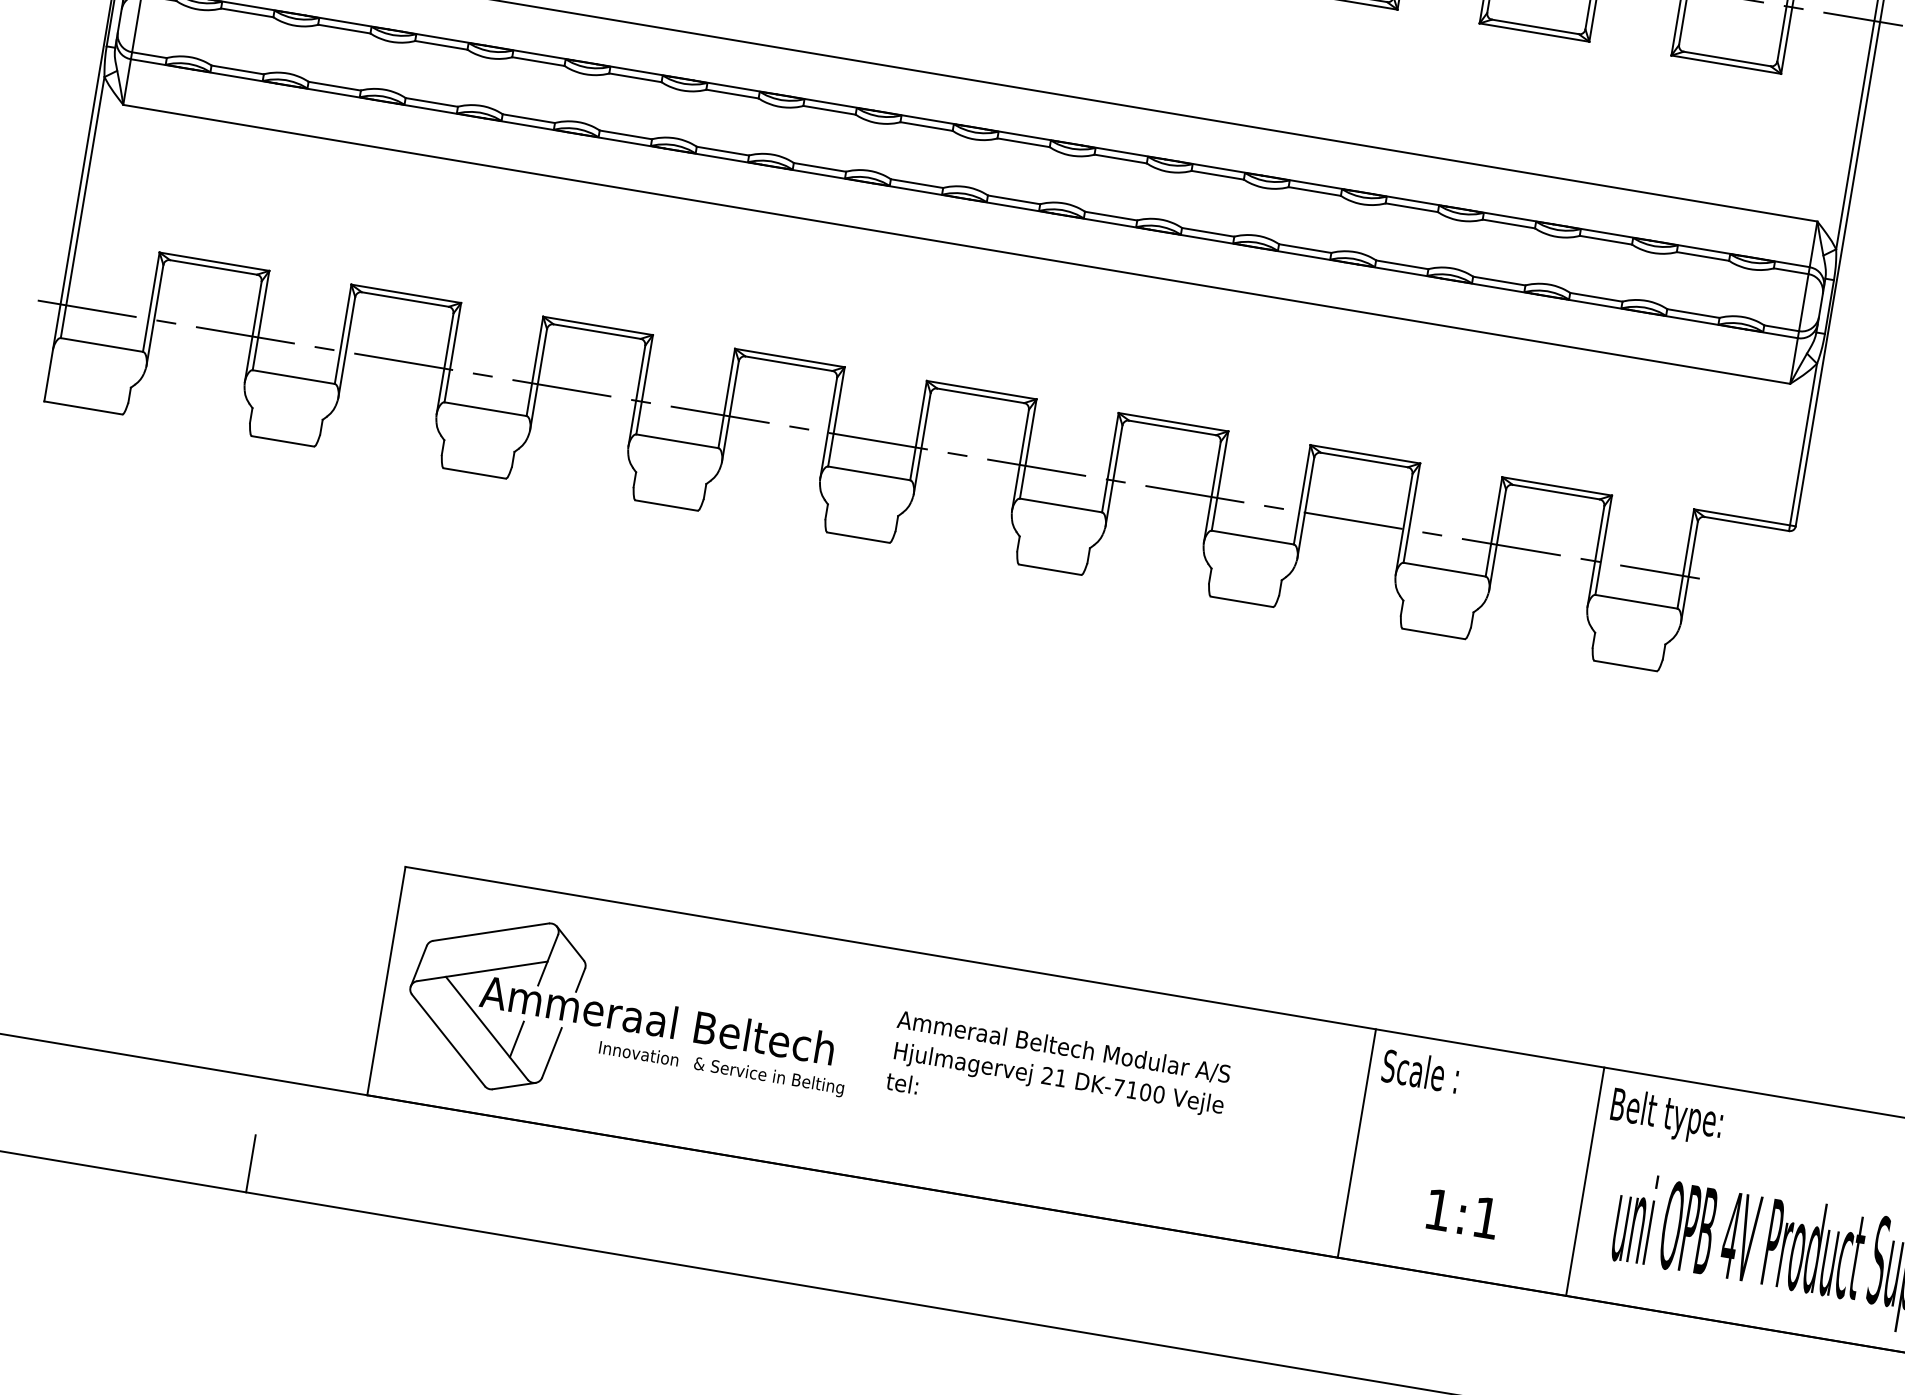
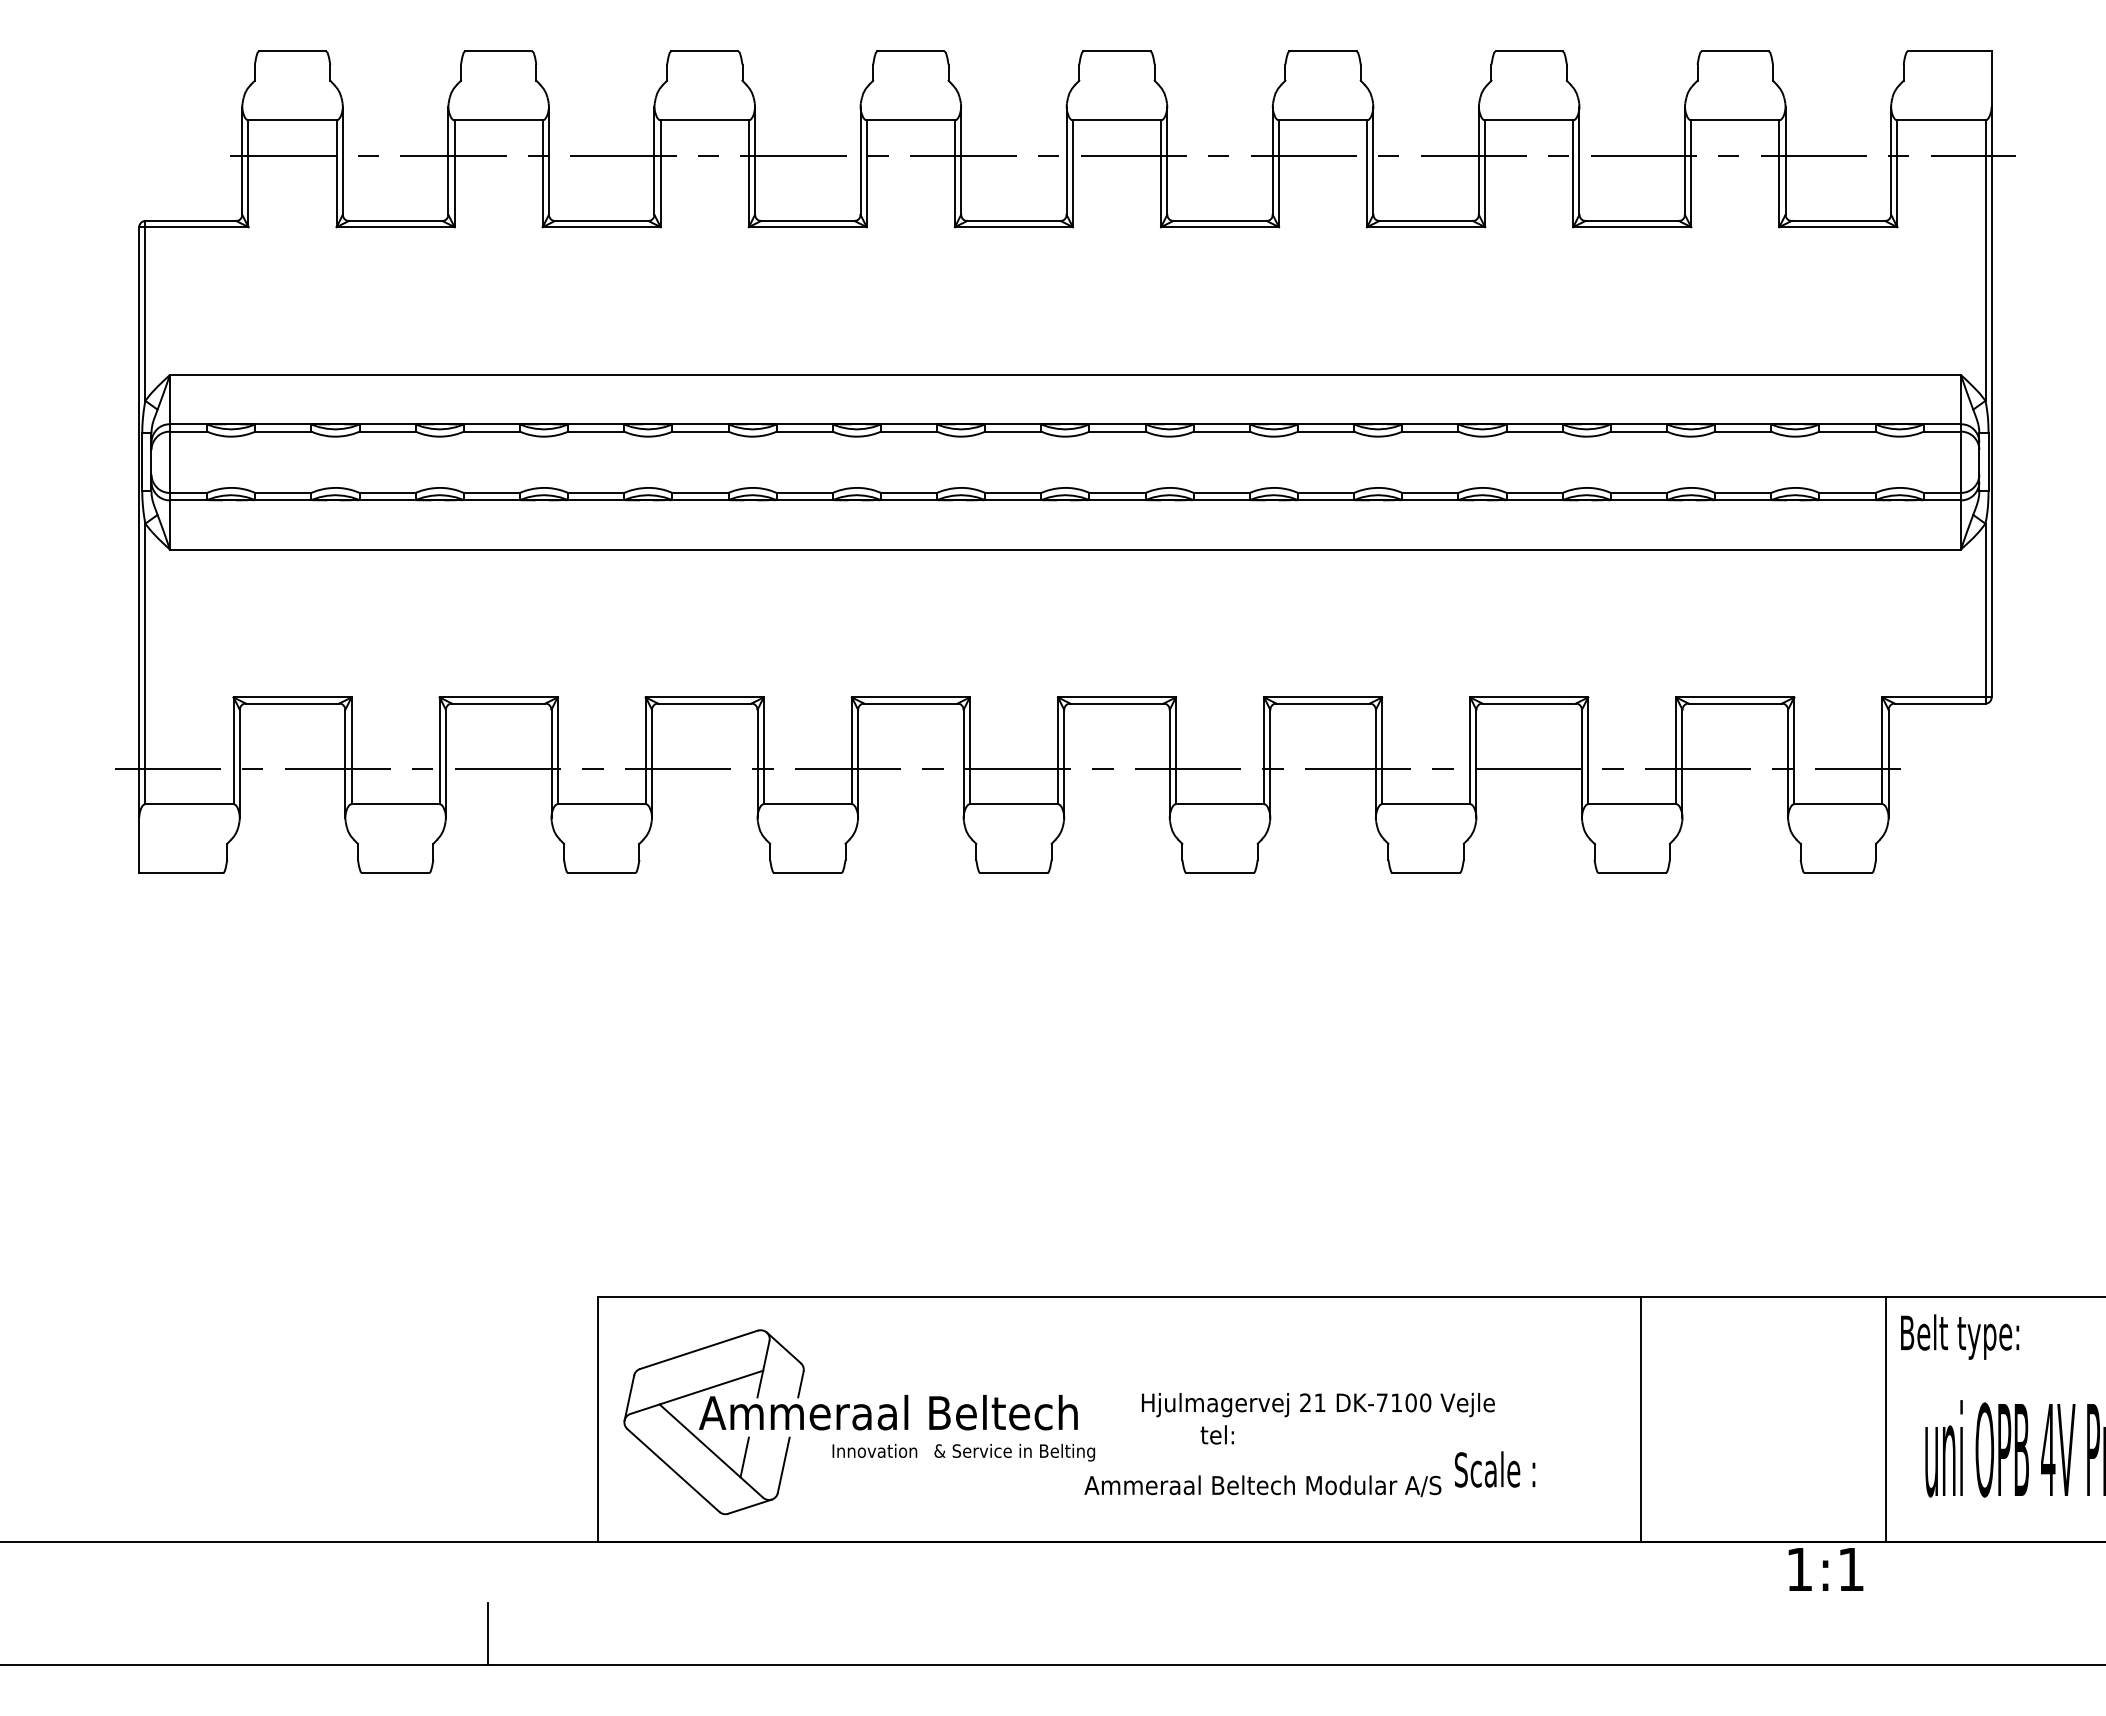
text: (1063, 1047) -> (1262, 1486), moved
text: (1421, 1071) -> (1495, 1469), moved
text: (901, 1082) -> (1216, 1434), moved
text: (1462, 1213) -> (1825, 1569), moved

